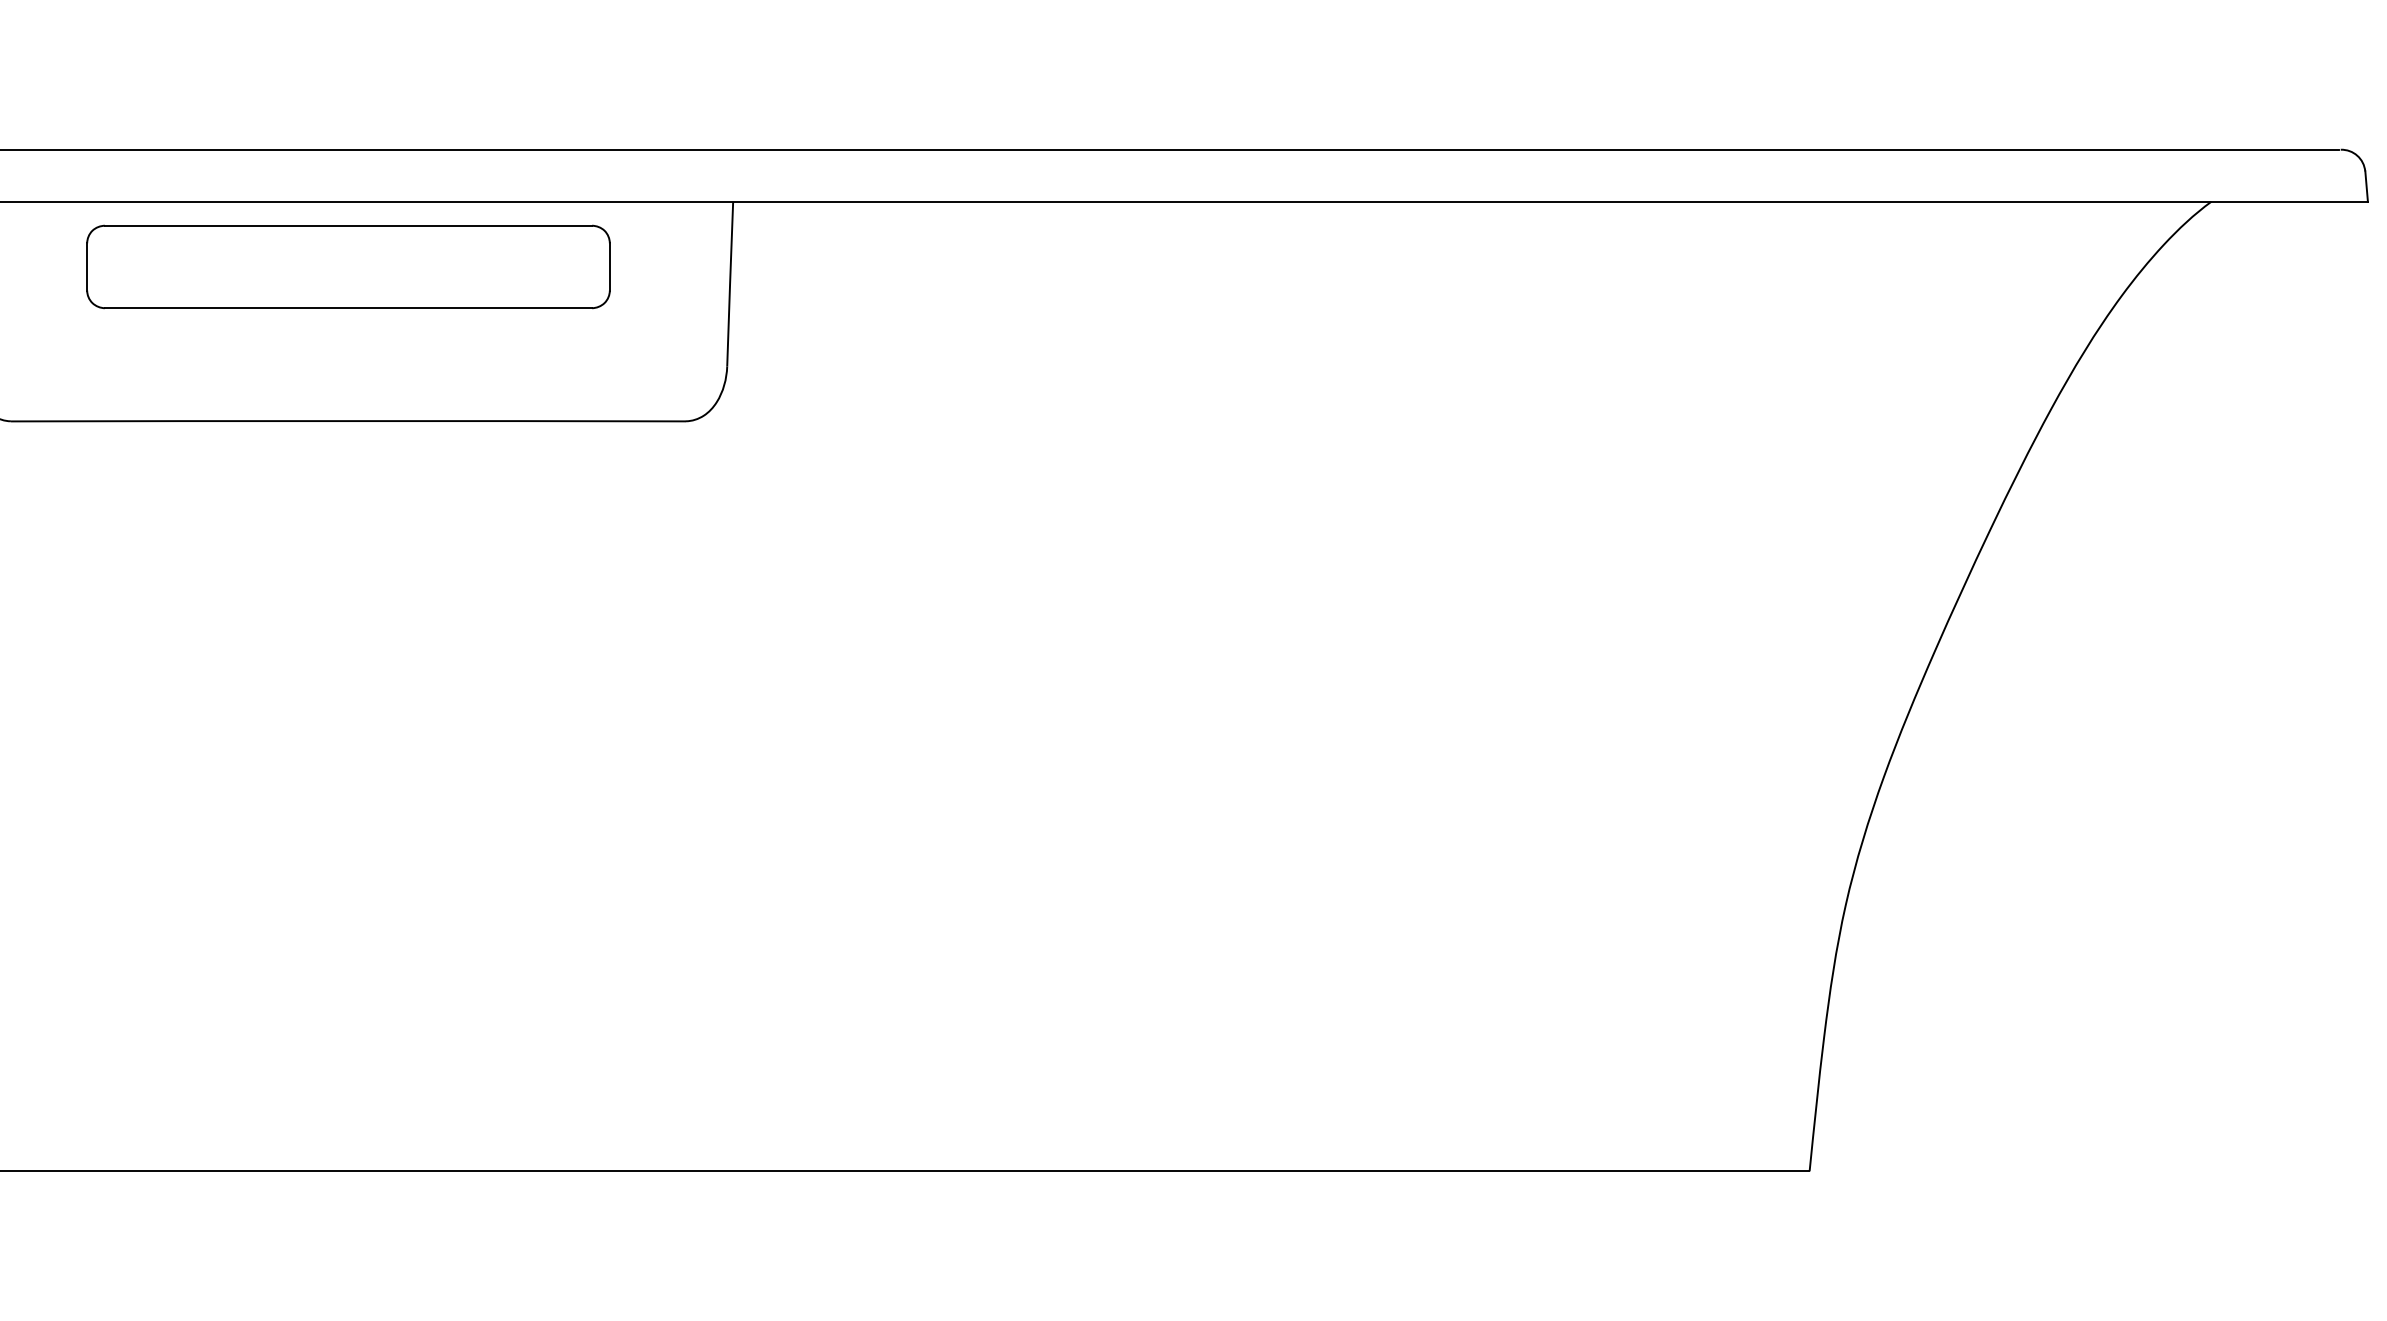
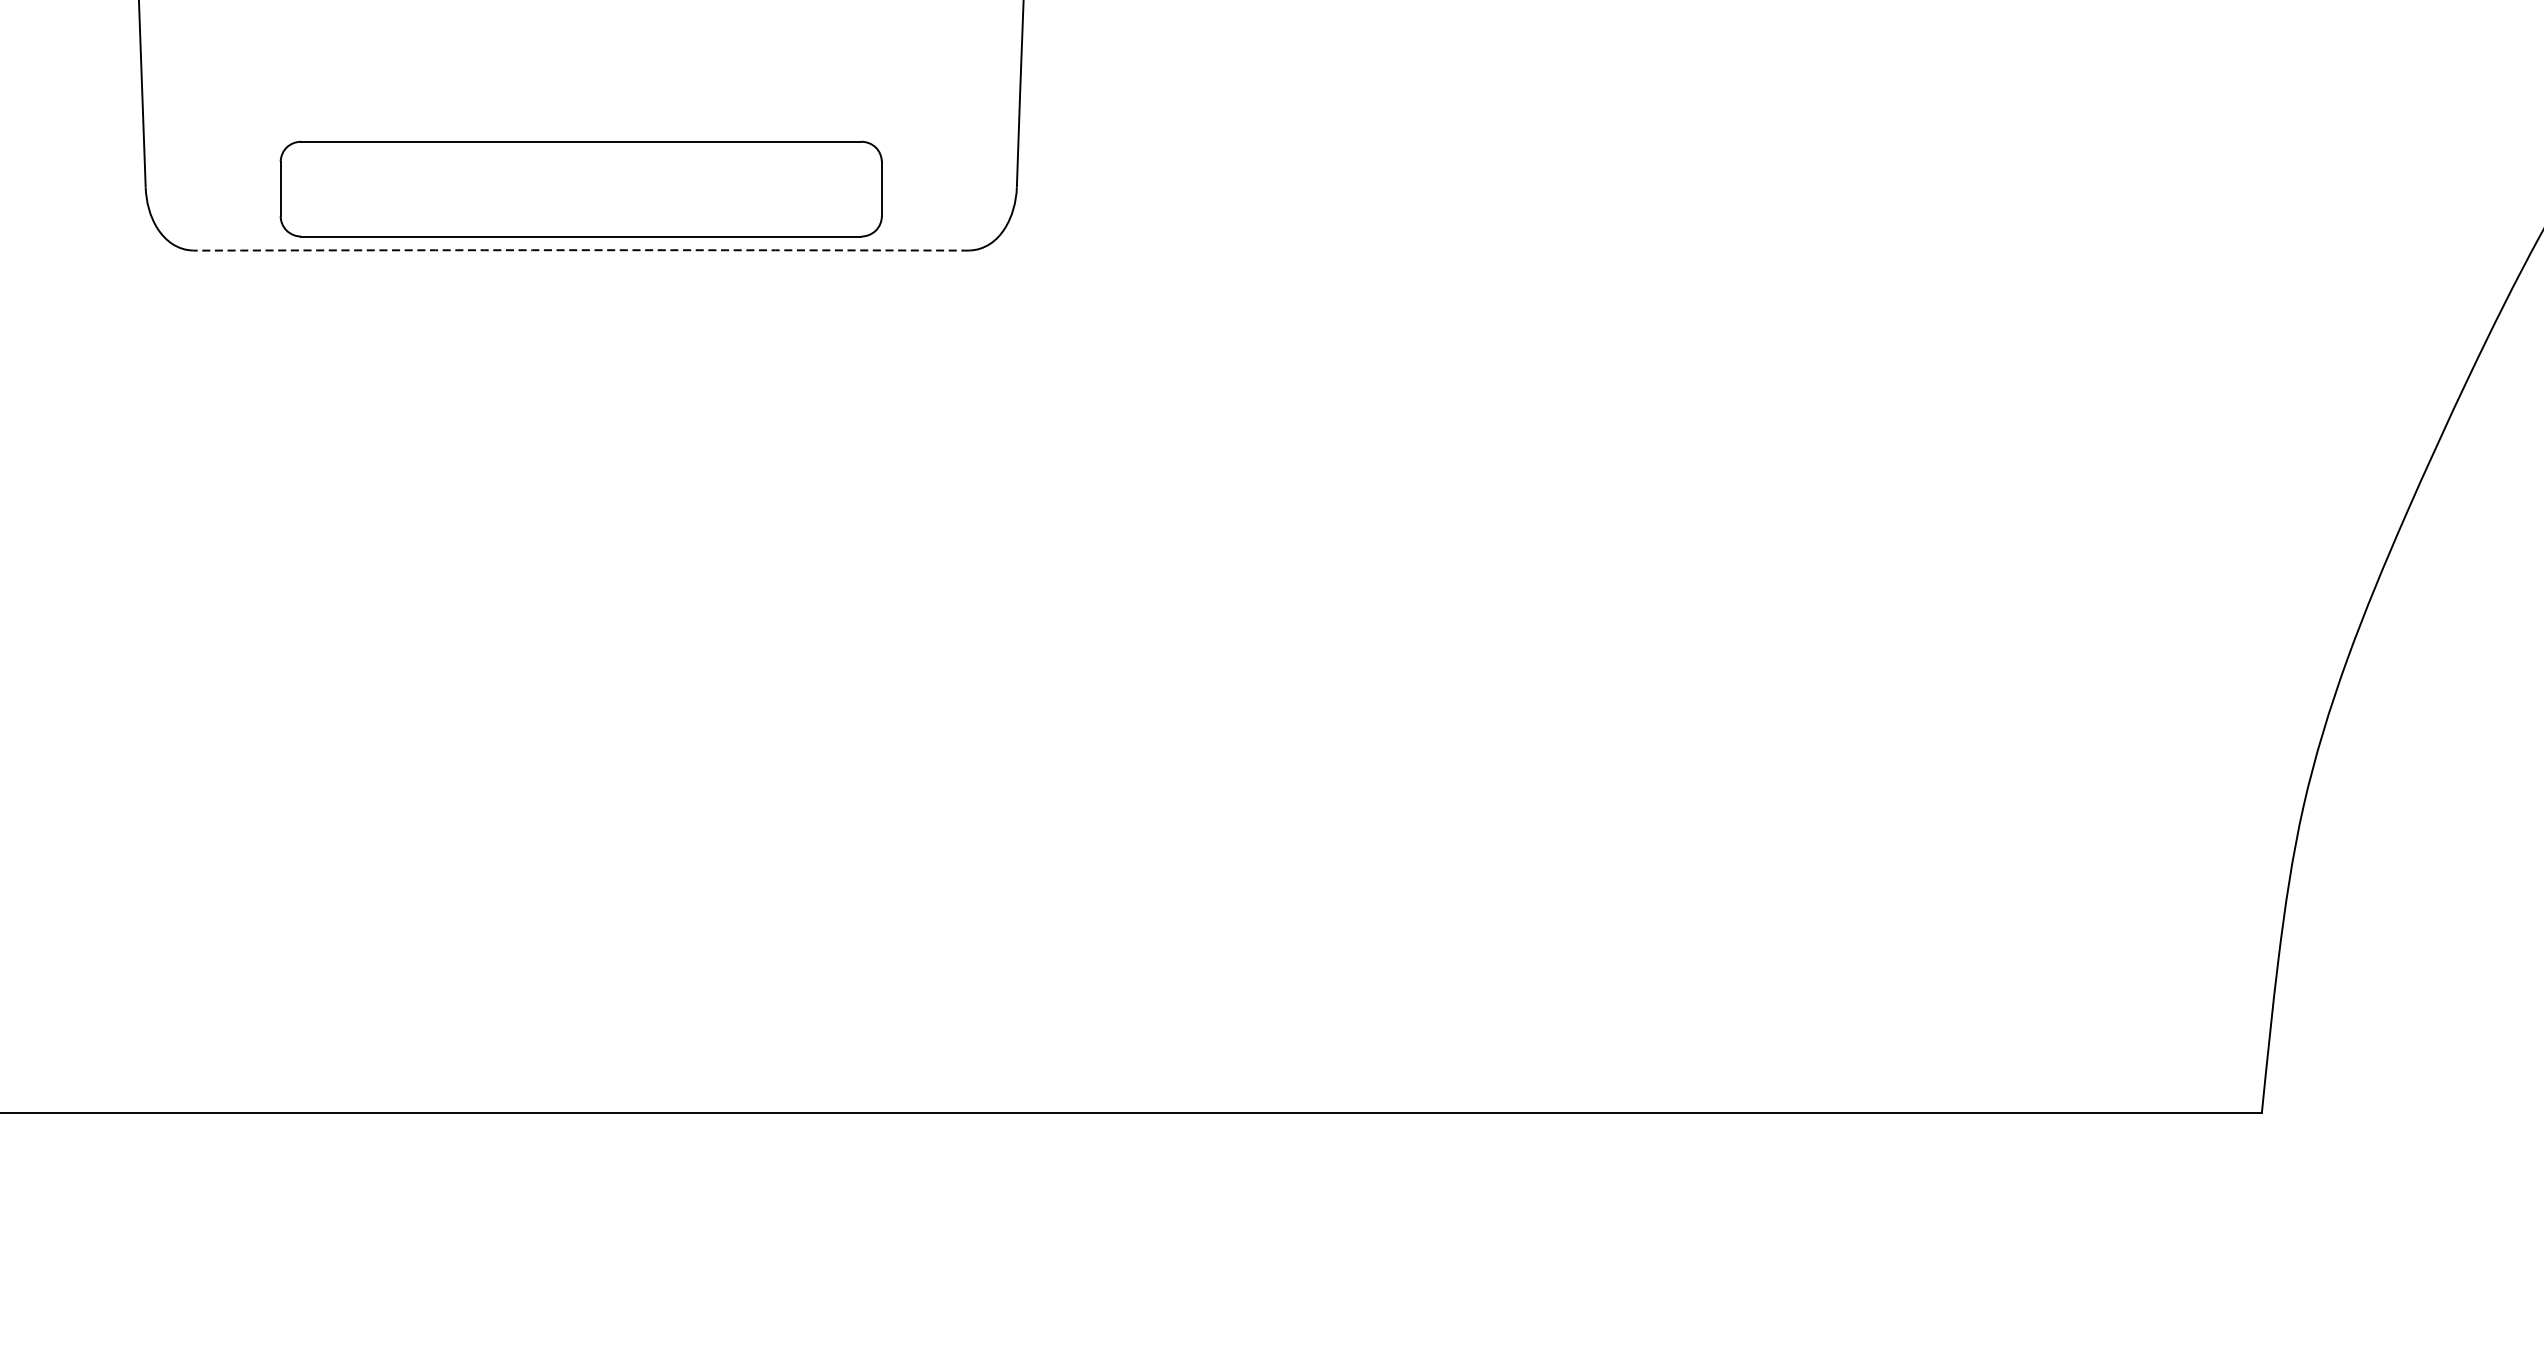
part: (348, 266) -> (581, 188), moved
arc: (348, 421) -> (581, 250), solid -> dashed

